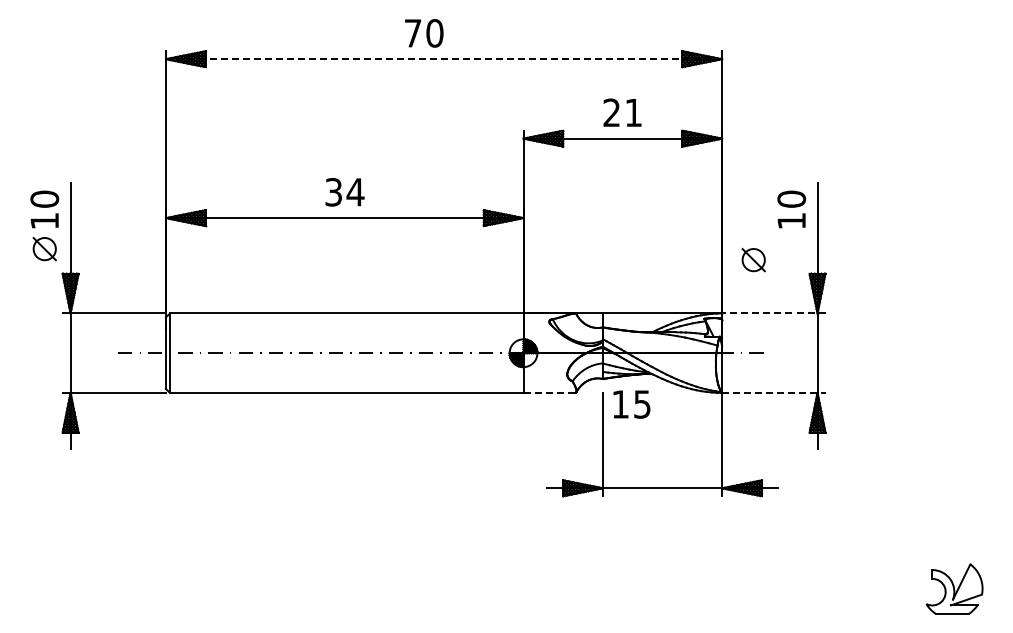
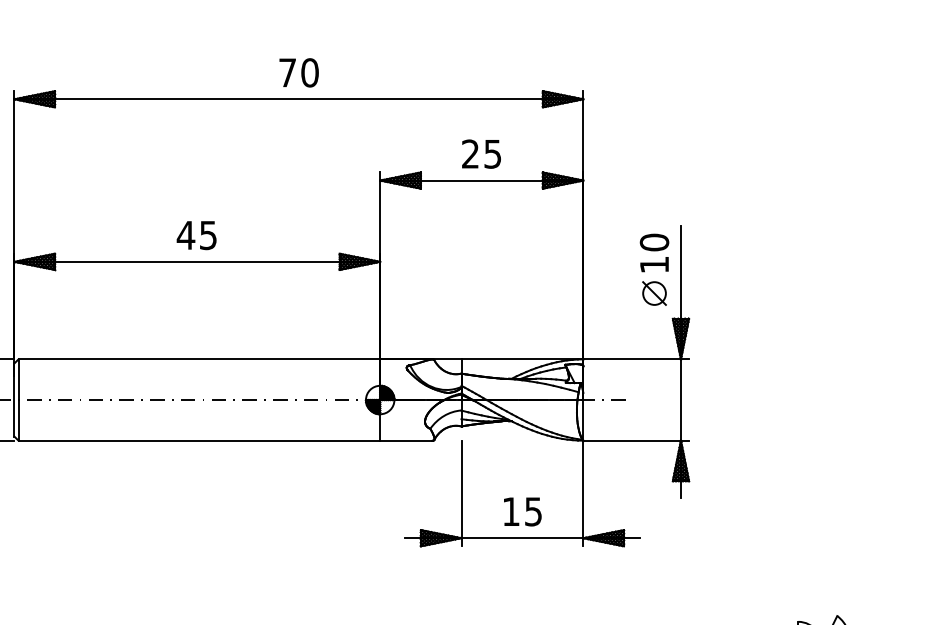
text: (424, 33) -> (299, 72), moved
line: (444, 59) -> (299, 99), dashed -> solid
text: (633, 113) -> (492, 154), 21 -> 25
text: (344, 192) -> (197, 235), 34 -> 45
part: (753, 259) -> (654, 292), moved
line: (773, 313) -> (635, 359), dashed -> solid
line: (549, 392) -> (406, 440), dashed -> solid
line: (773, 392) -> (635, 440), dashed -> solid
text: (631, 404) -> (522, 511), moved

